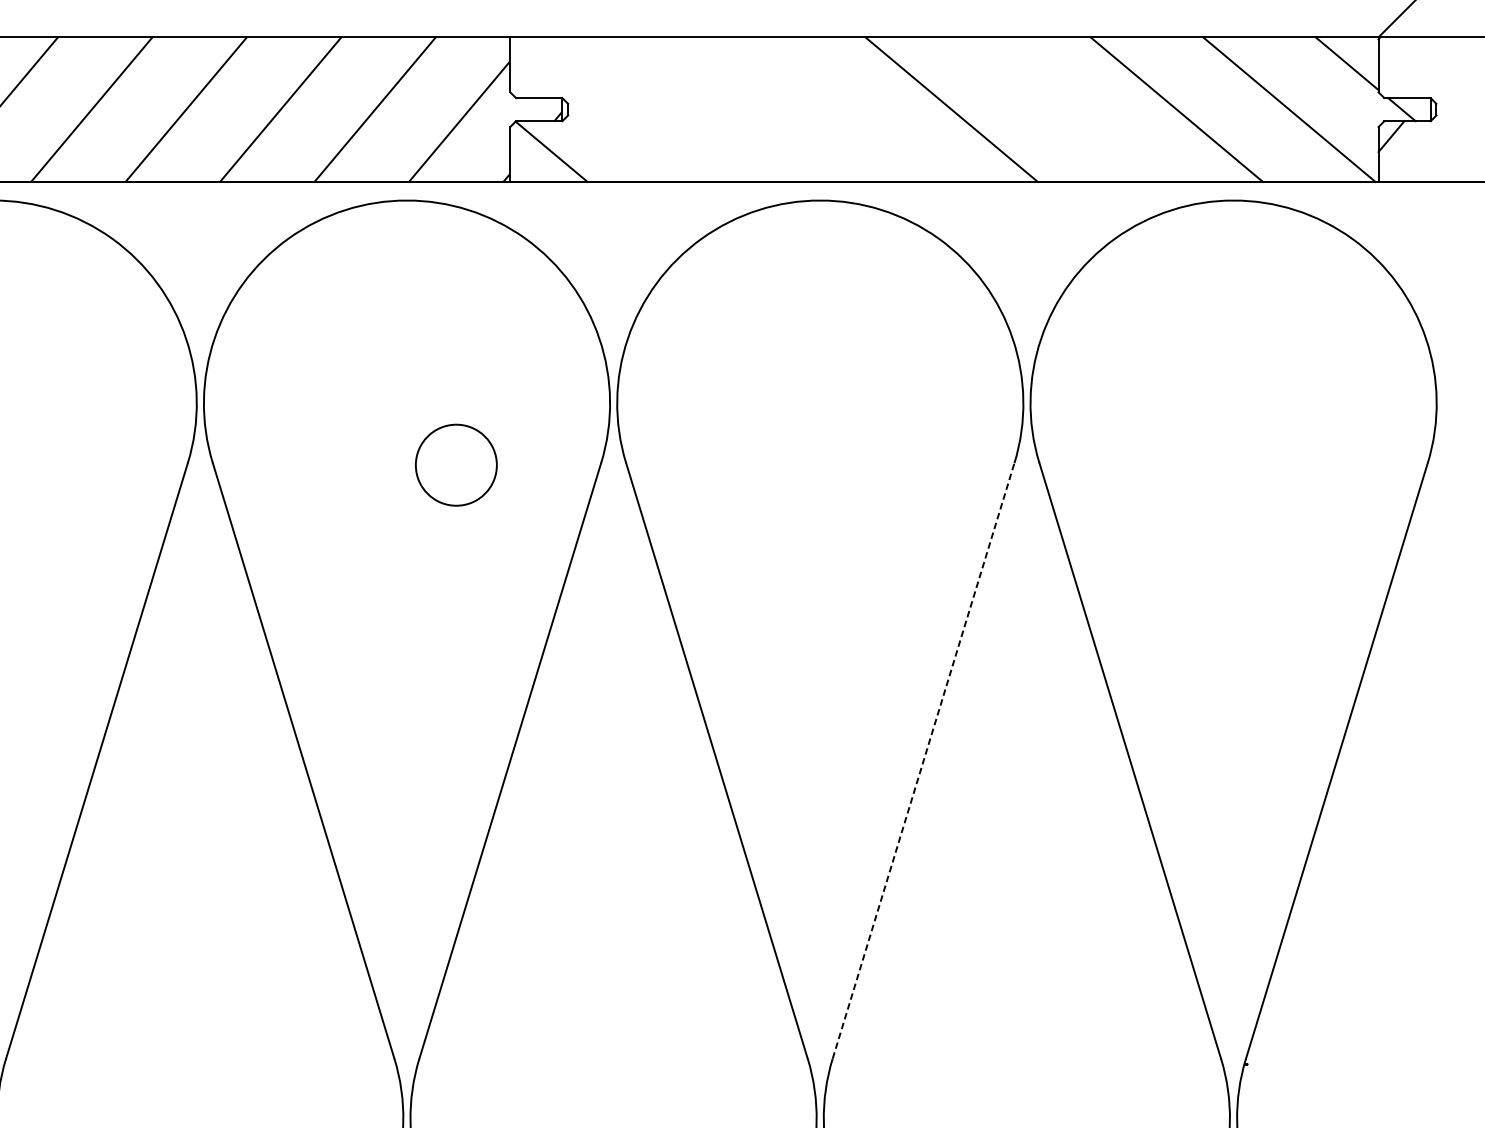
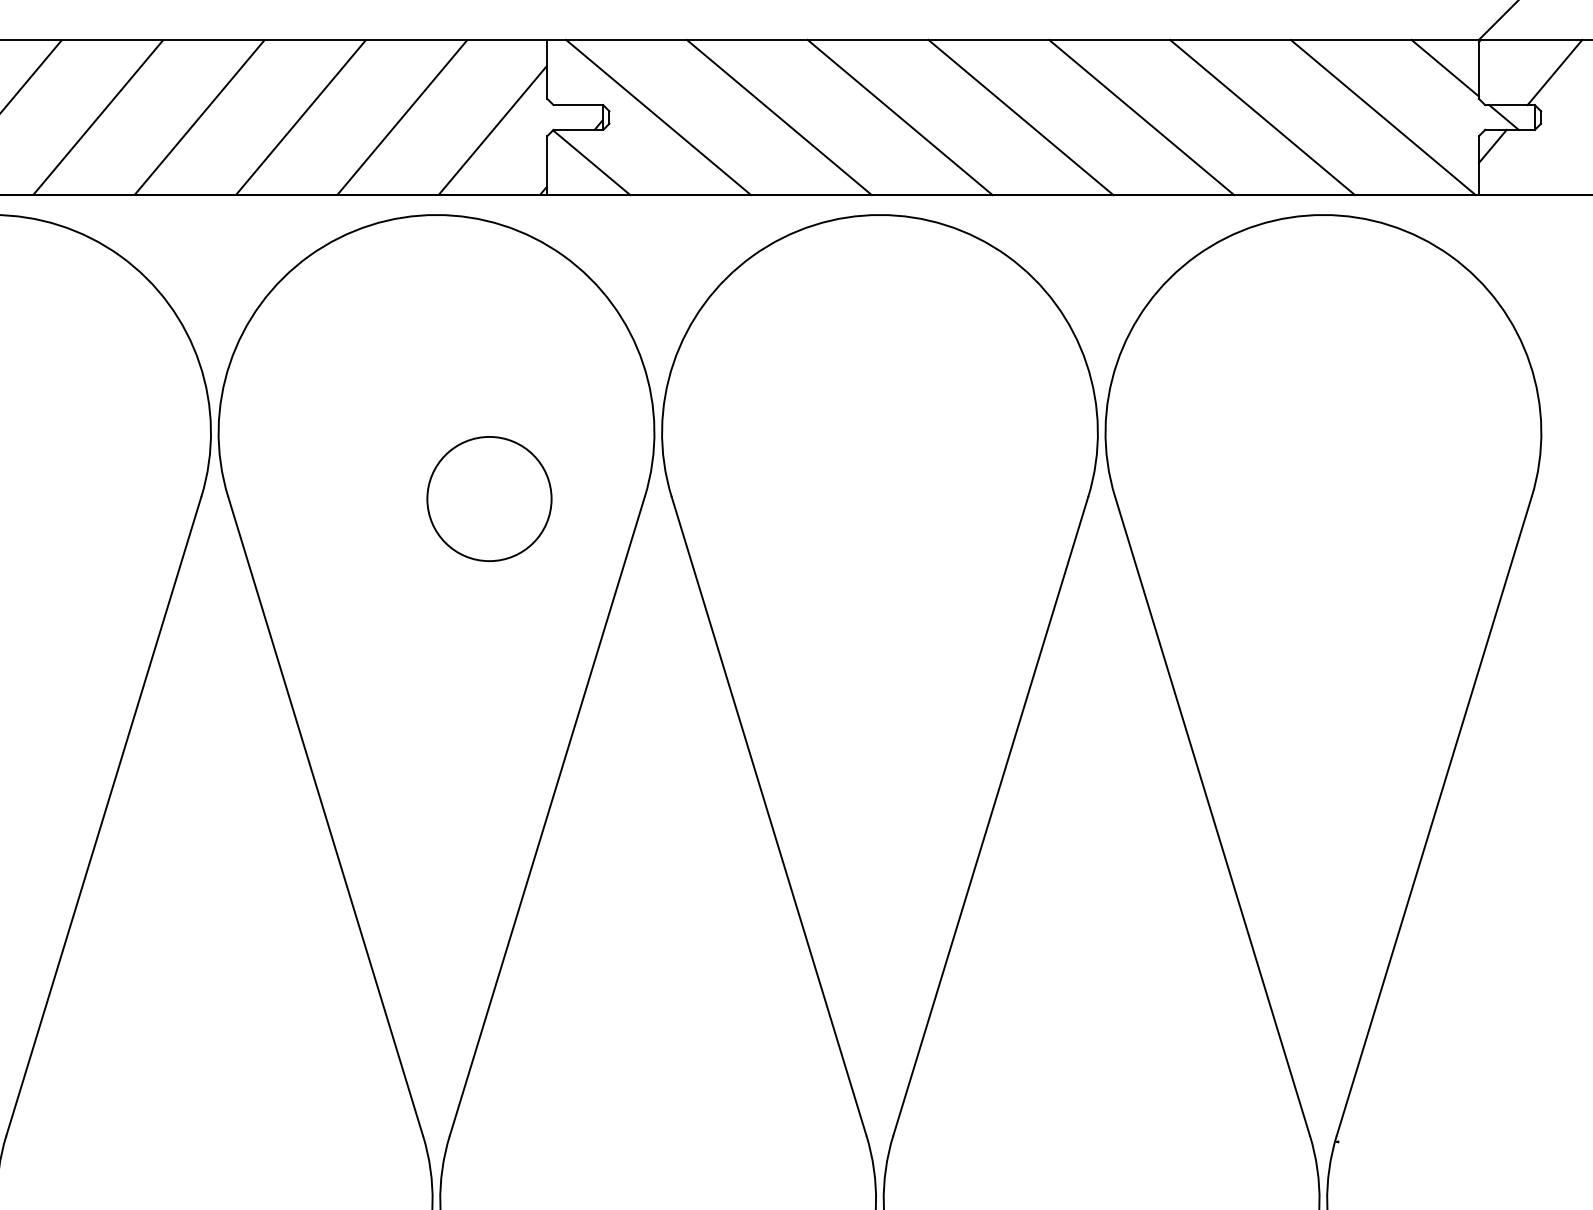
line: (1448, 67) -> (1554, 72), added
line: (613, 109) -> (658, 117), added
line: (725, 109) -> (778, 117), added
line: (838, 109) -> (899, 117), added
line: (1064, 109) -> (1141, 117), added
circle: (456, 464) -> (489, 498), size x1.43
line: (923, 761) -> (990, 816), dashed -> solid

